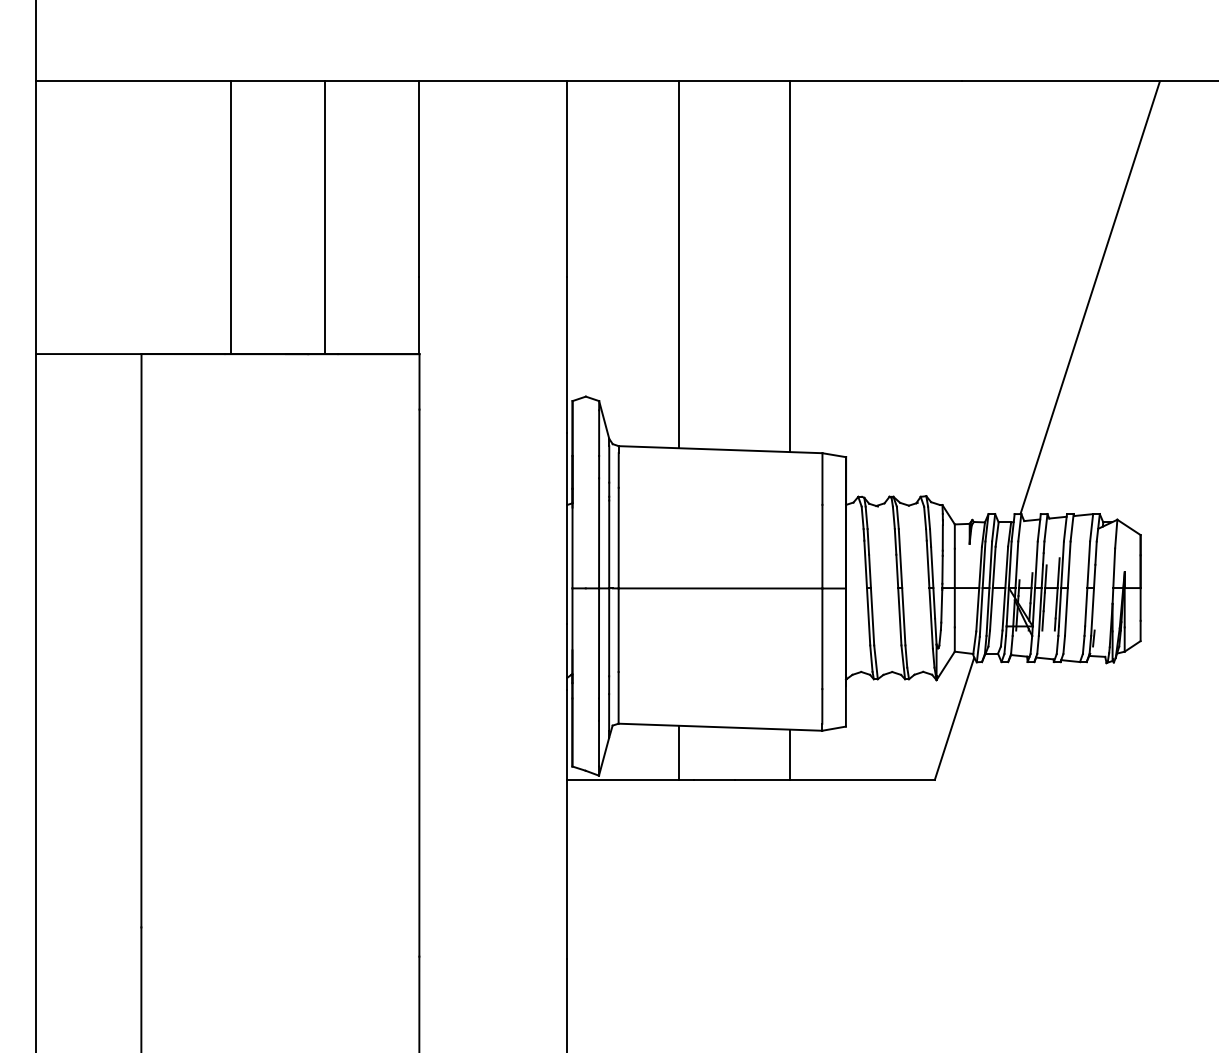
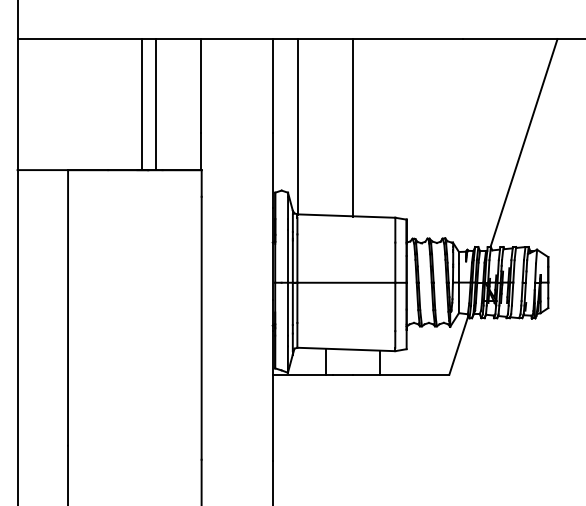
line: (231, 217) -> (142, 104), moved
line: (679, 265) -> (298, 127), moved
line: (789, 267) -> (352, 128), moved

